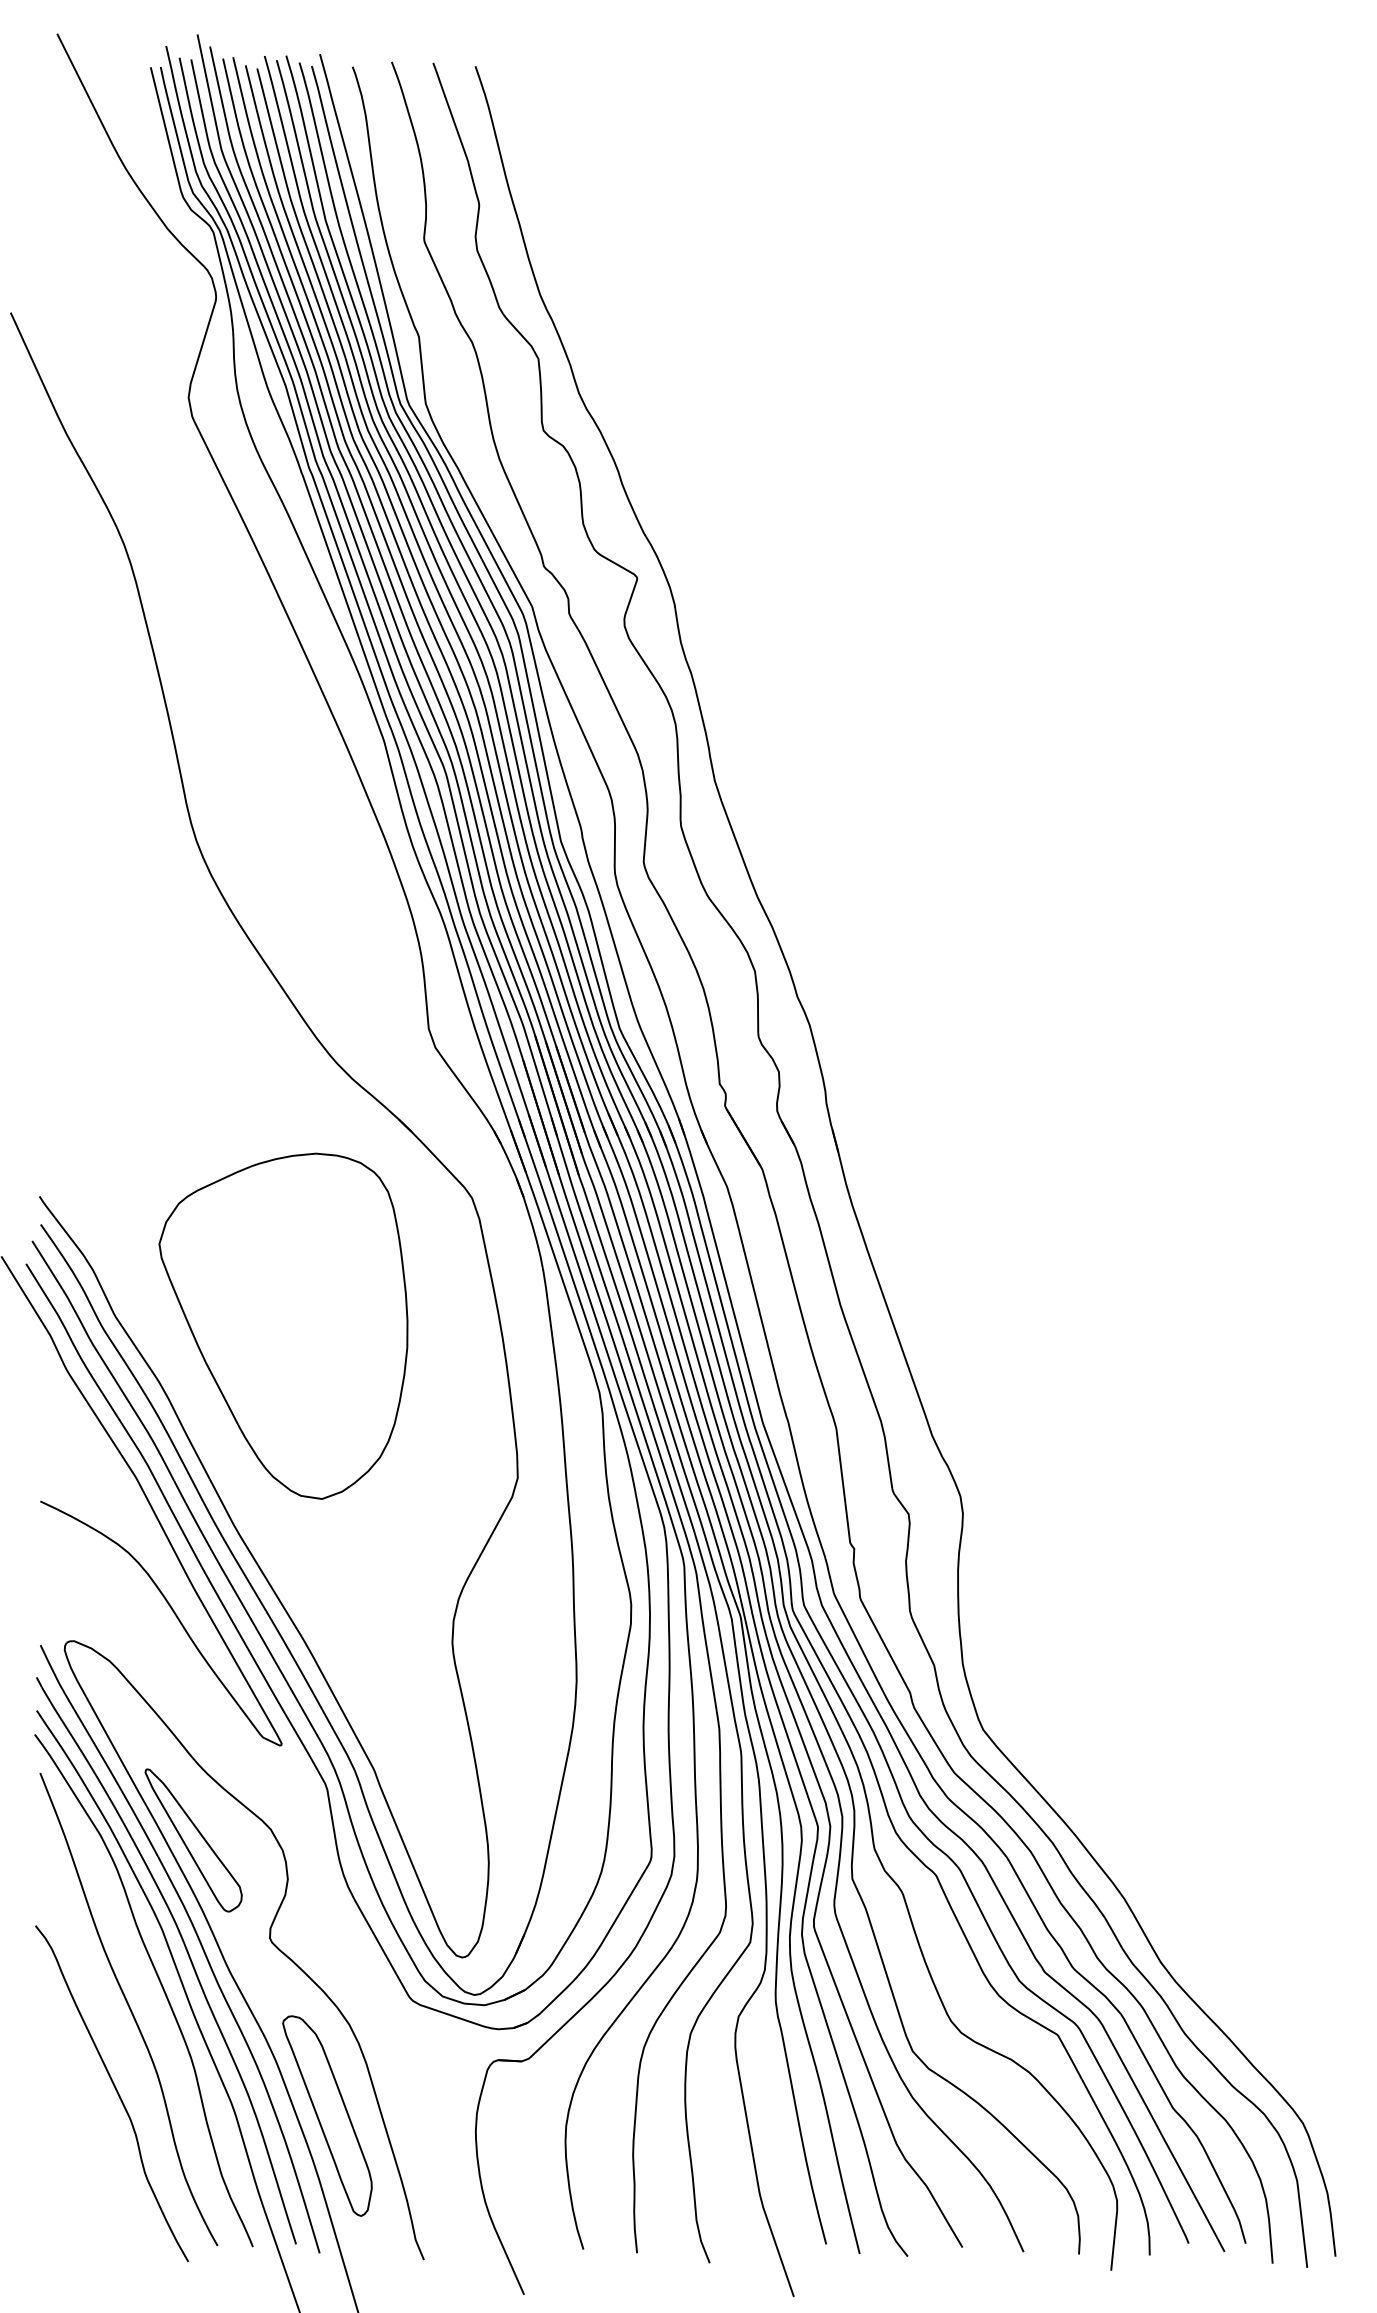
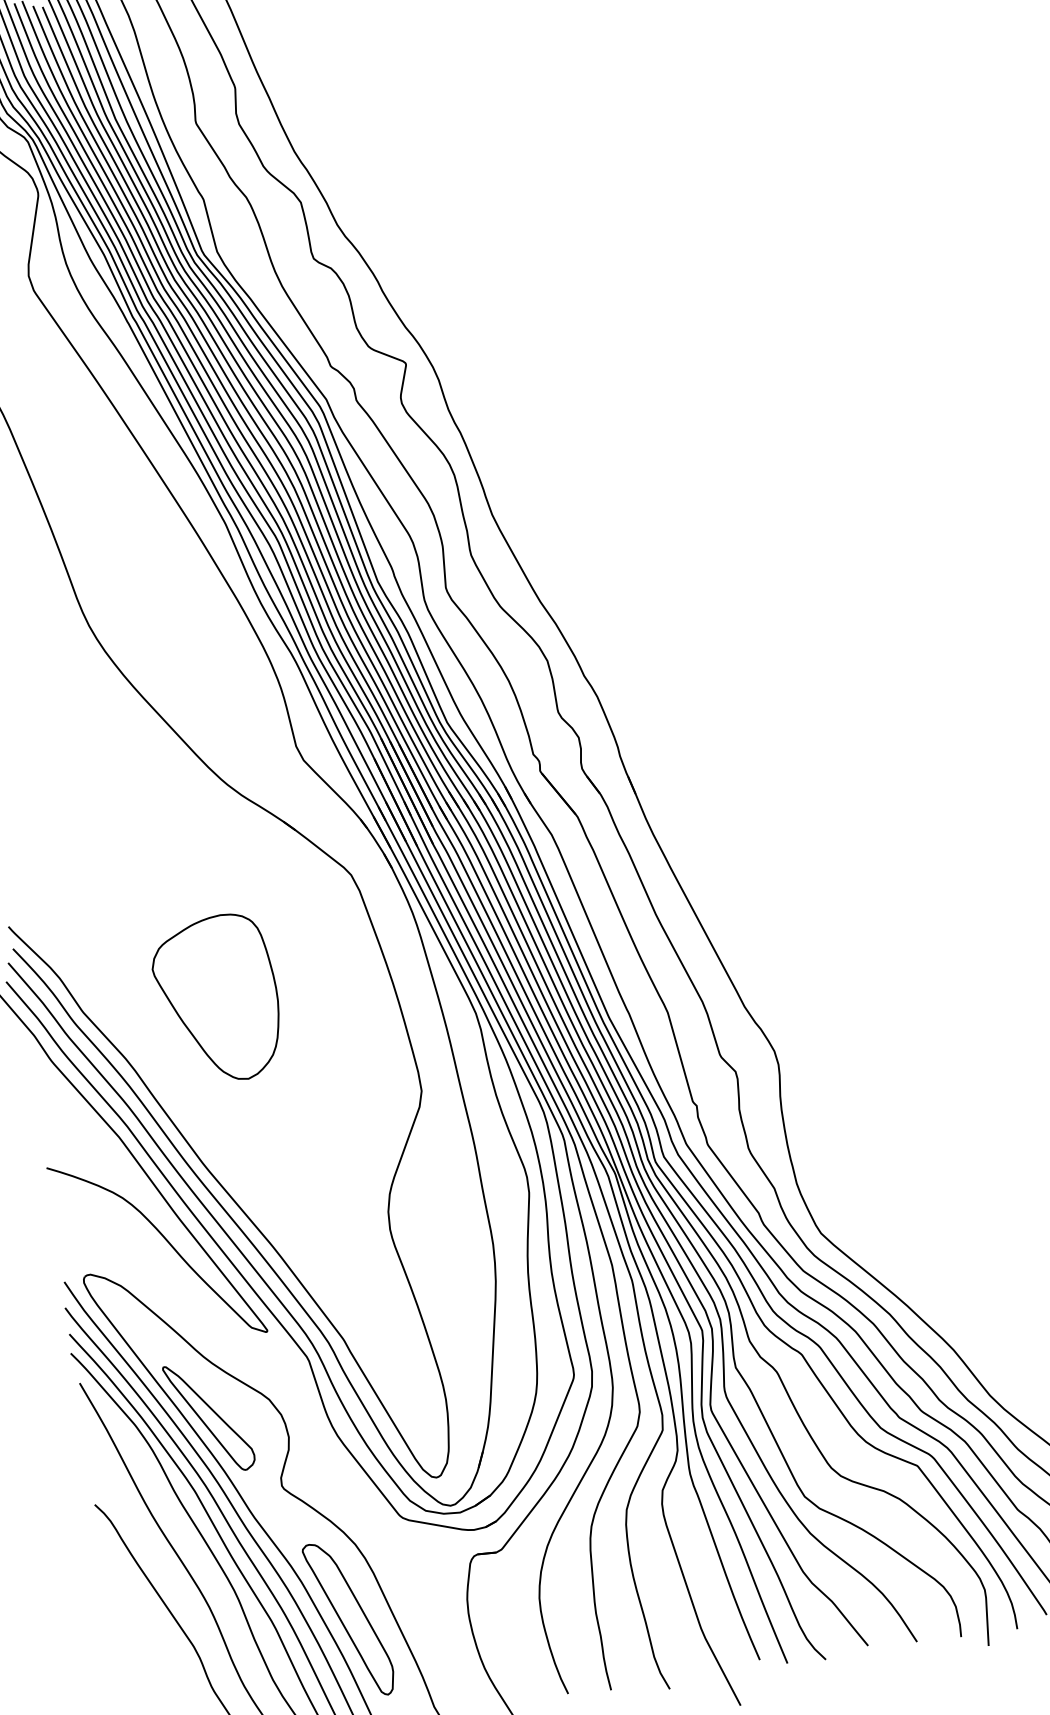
part: (283, 1325) -> (217, 999), size x0.6

